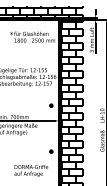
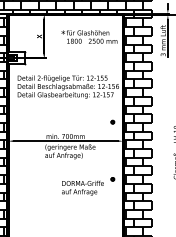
text: (30, 170) -> (82, 187), moved

